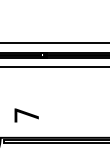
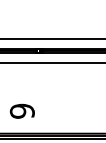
text: (26, 115) -> (22, 111), 7 -> 9

